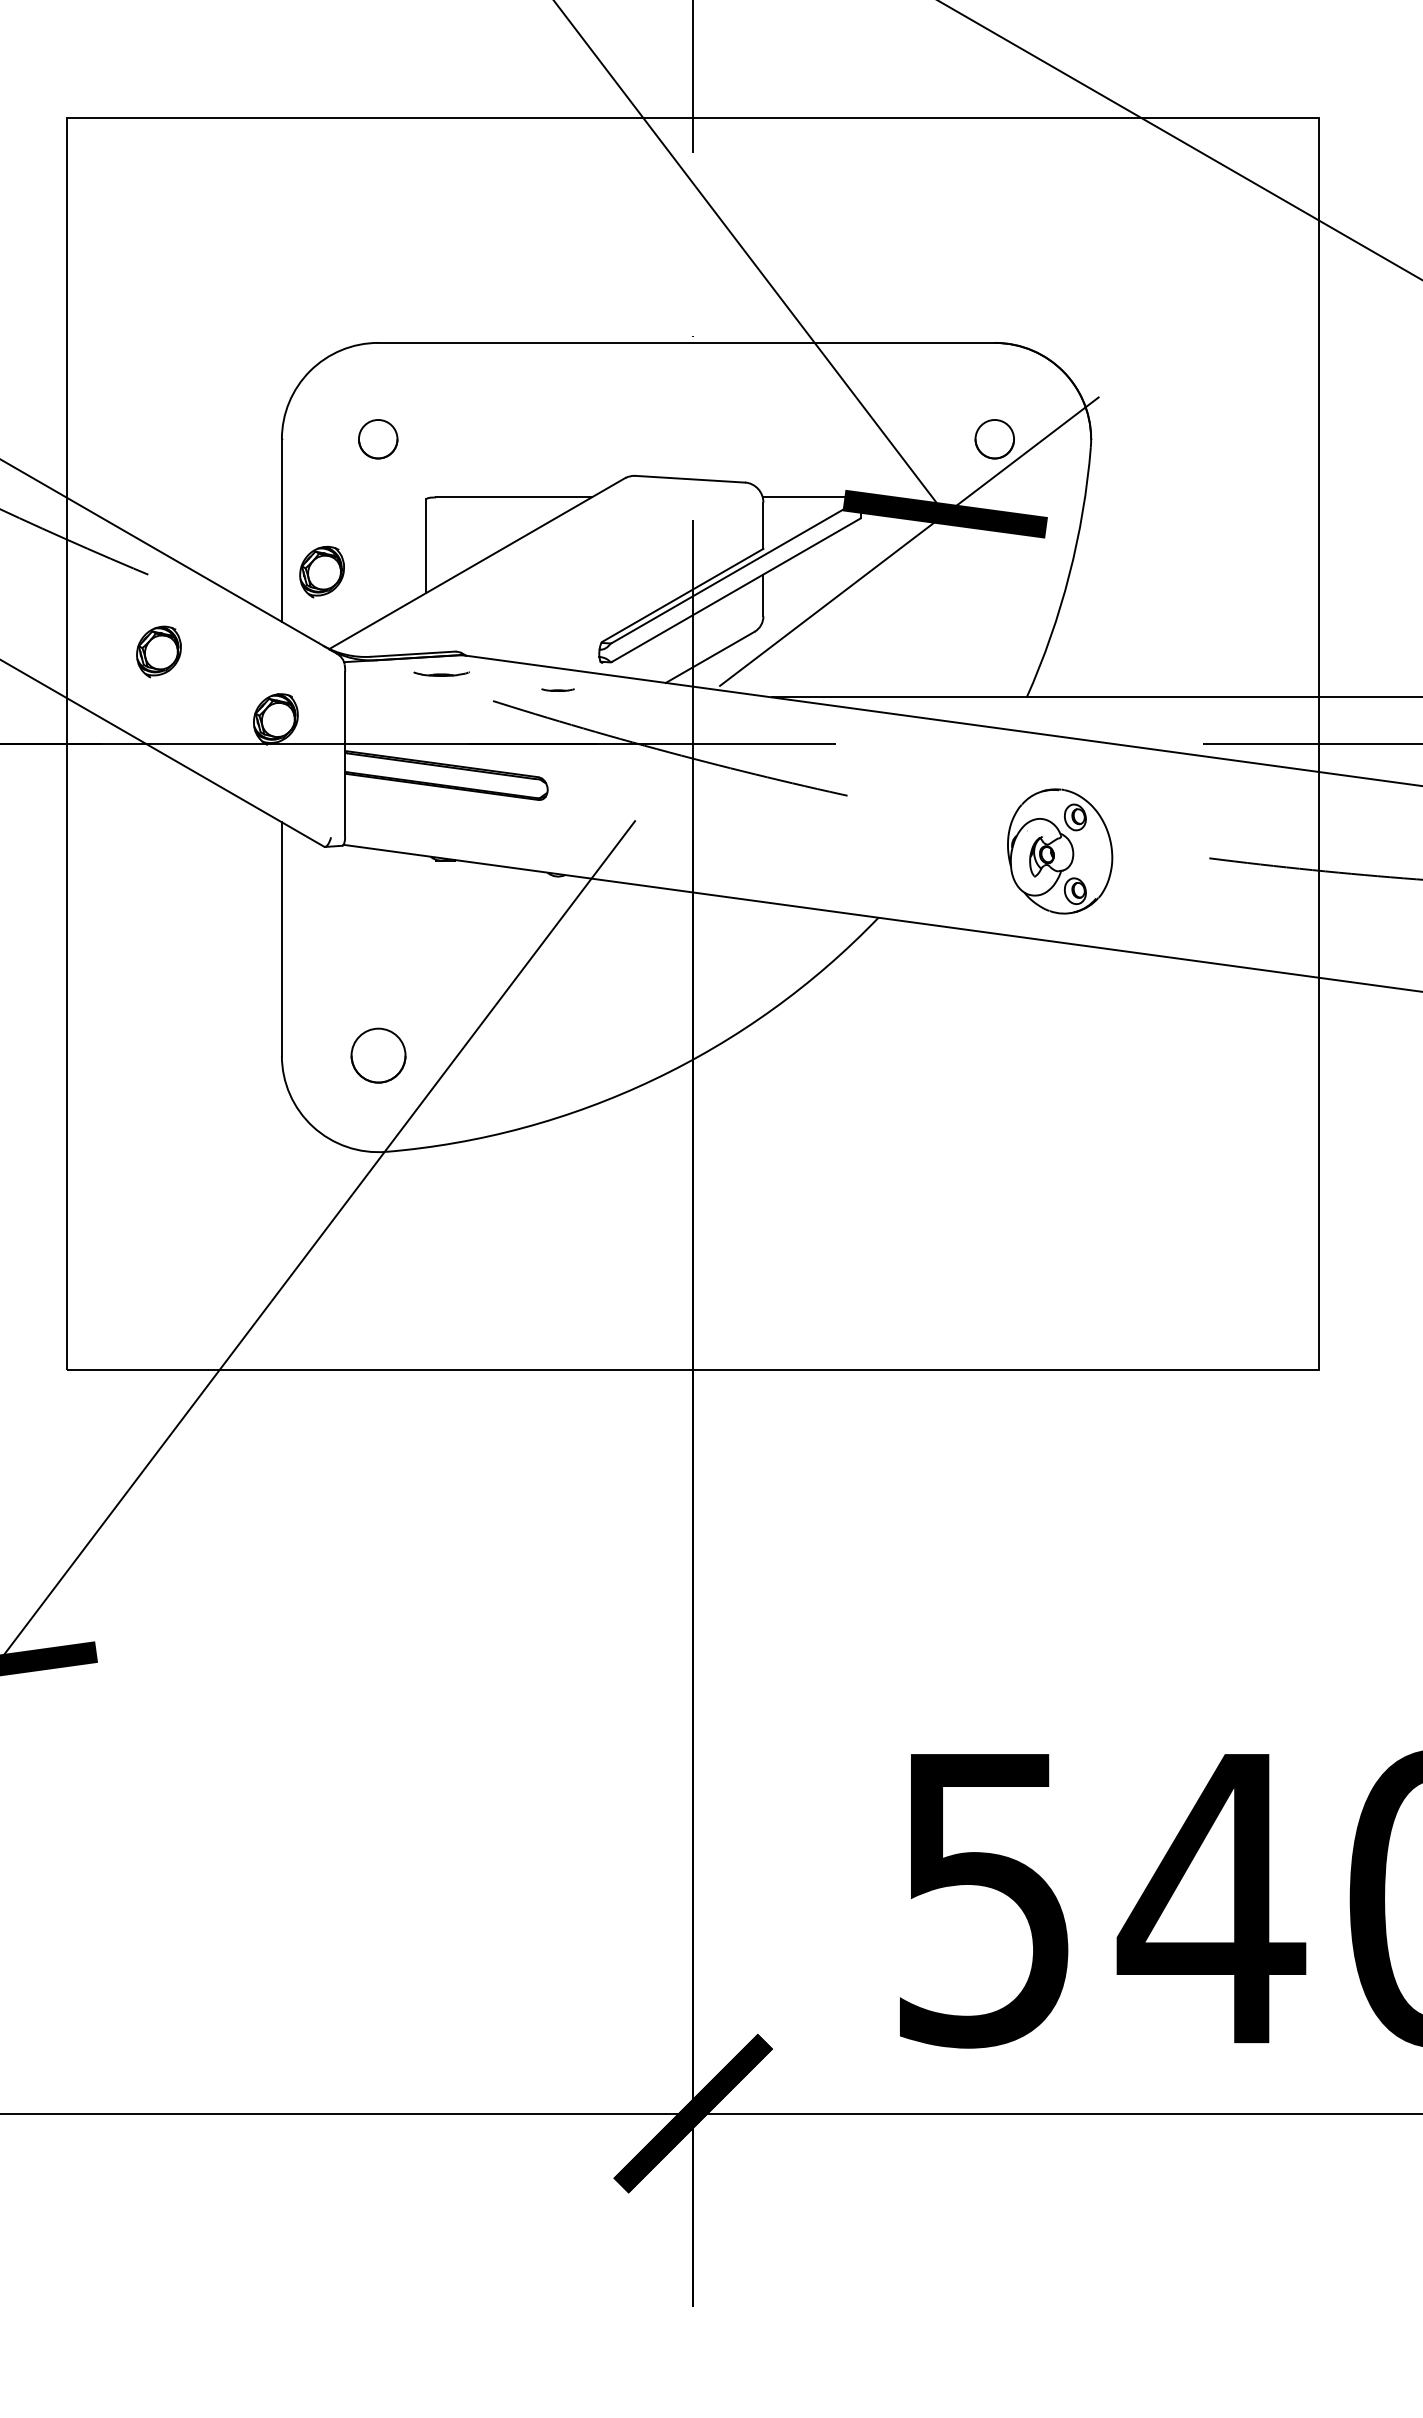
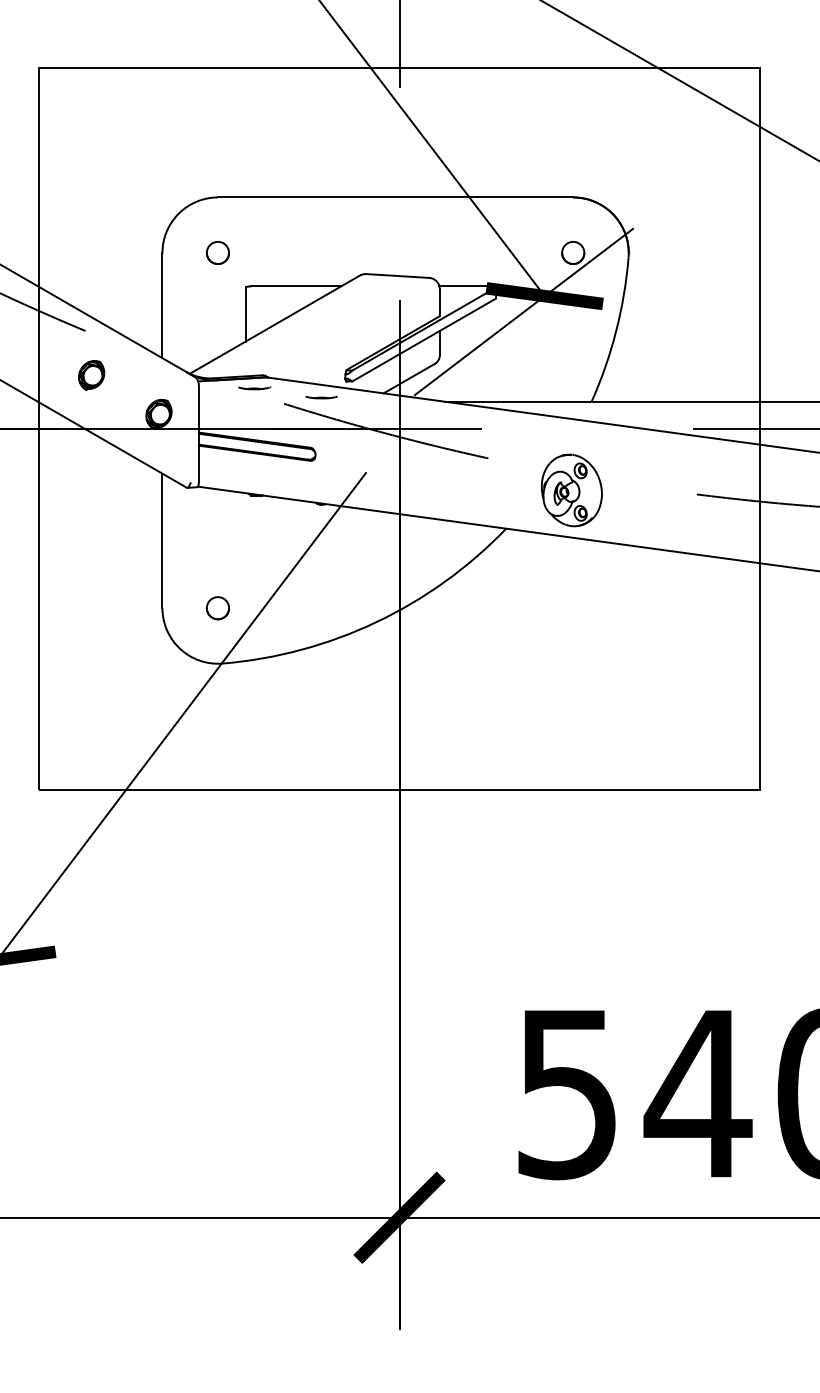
part: (321, 572) -> (185, 329), removed
part: (557, 690) -> (321, 397), size x1.67
part: (1059, 851) -> (571, 490), moved
circle: (377, 1056) -> (217, 608), size x0.71

